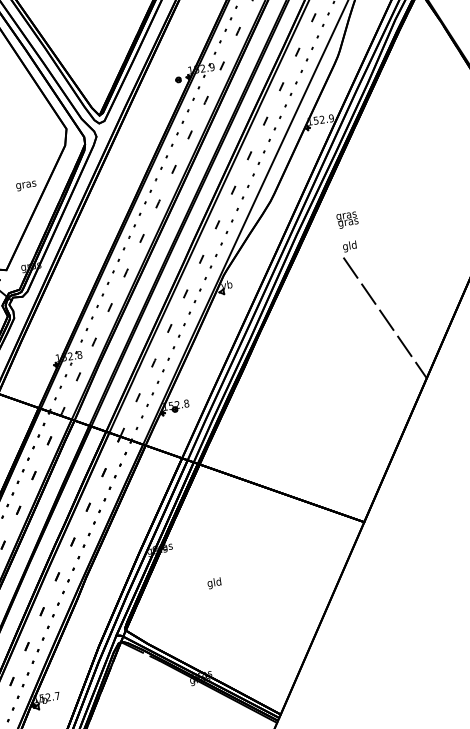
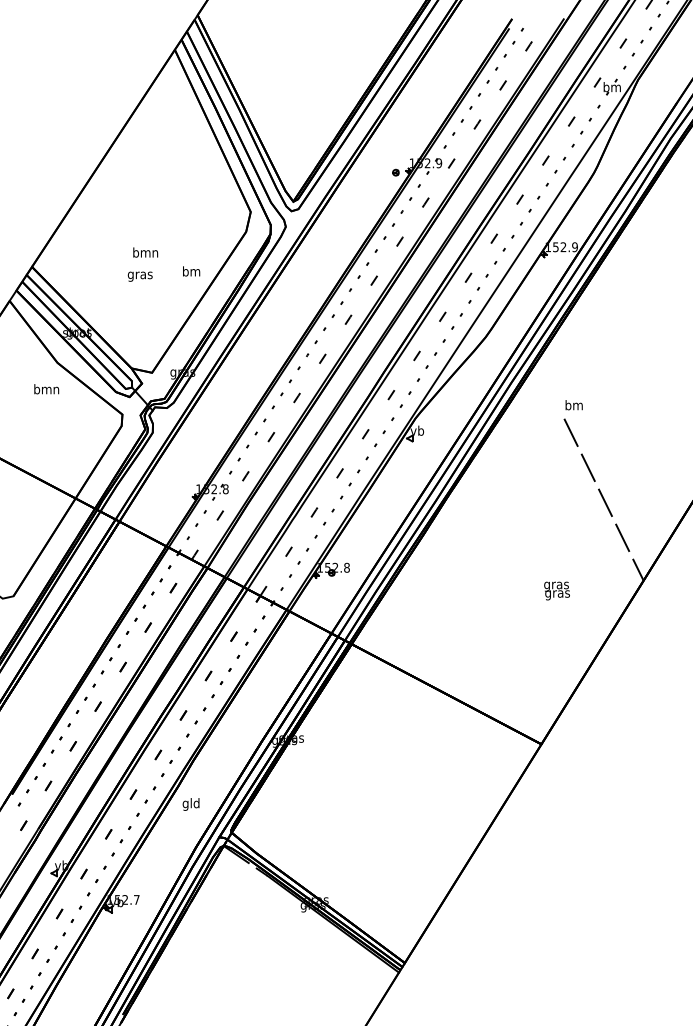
text: (26, 184) -> (191, 272), gras -> bm
text: (347, 219) -> (556, 590), moved
text: (349, 246) -> (573, 406), gld -> bm
text: (213, 583) -> (190, 804), moved

